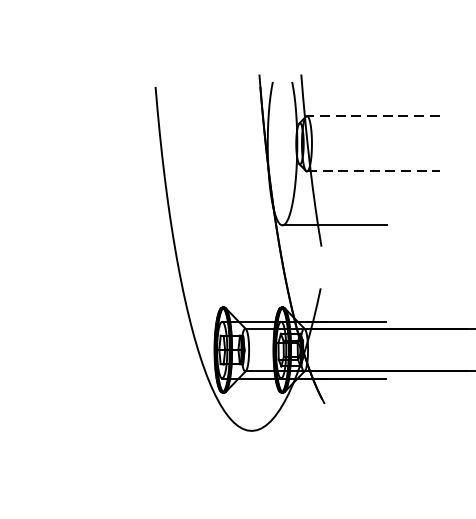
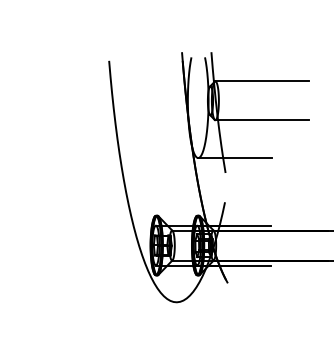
line: (372, 116) -> (261, 81), dashed -> solid
line: (372, 171) -> (261, 120), dashed -> solid

